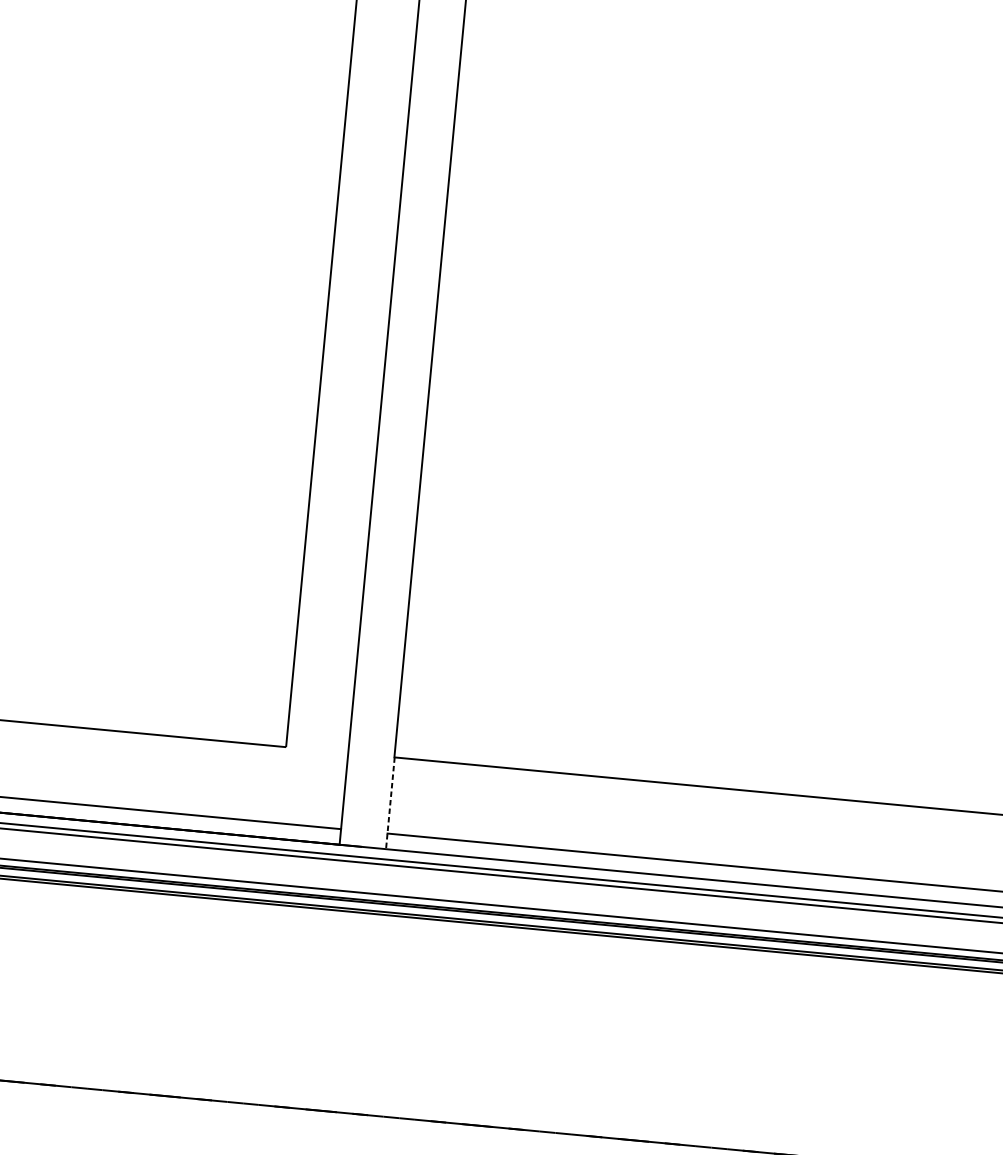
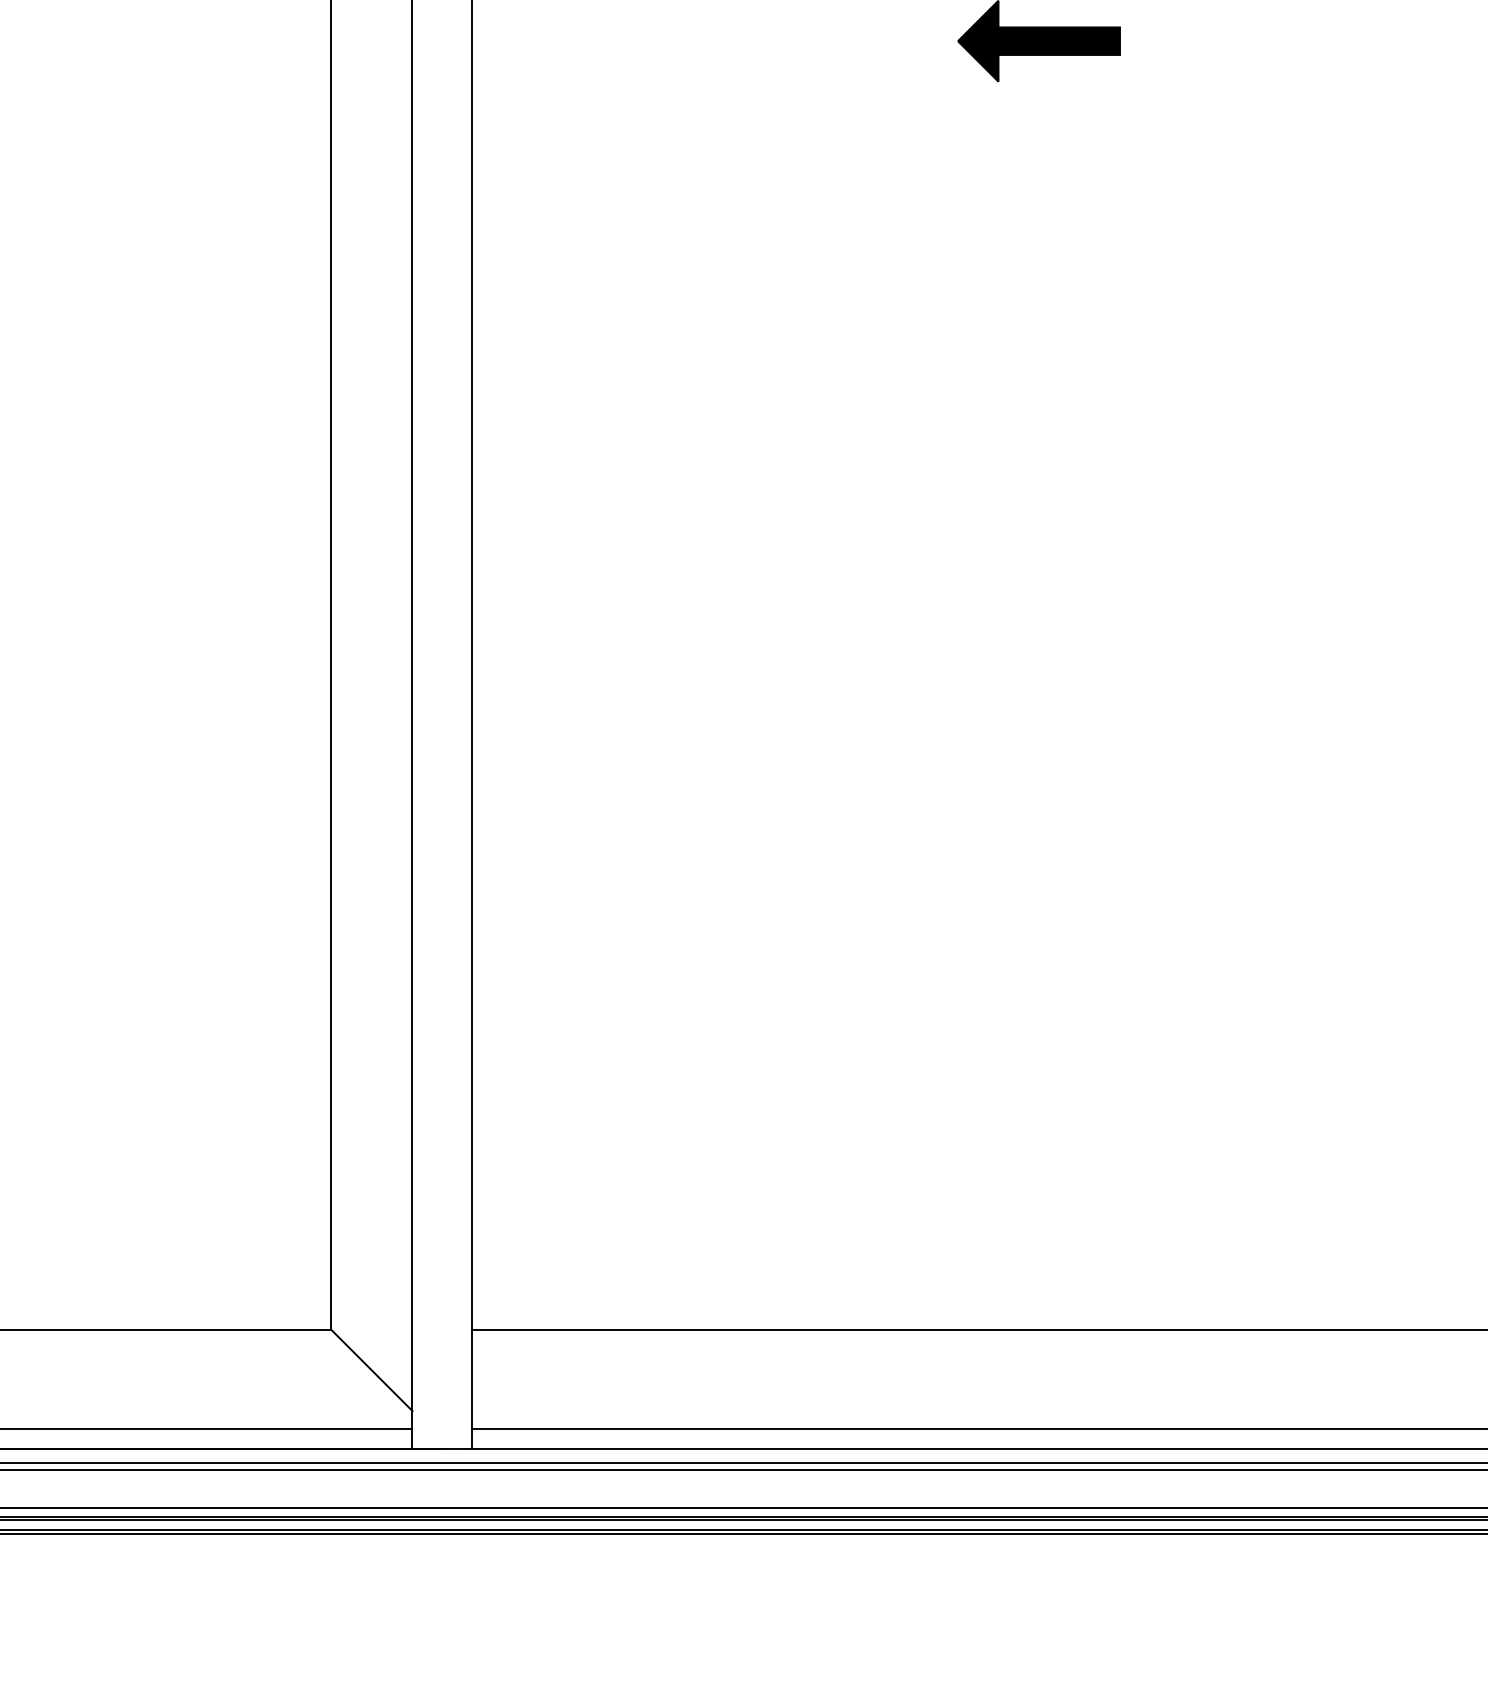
line: (314, 780) -> (371, 1370), added
line: (390, 803) -> (472, 1390), dashed -> solid

